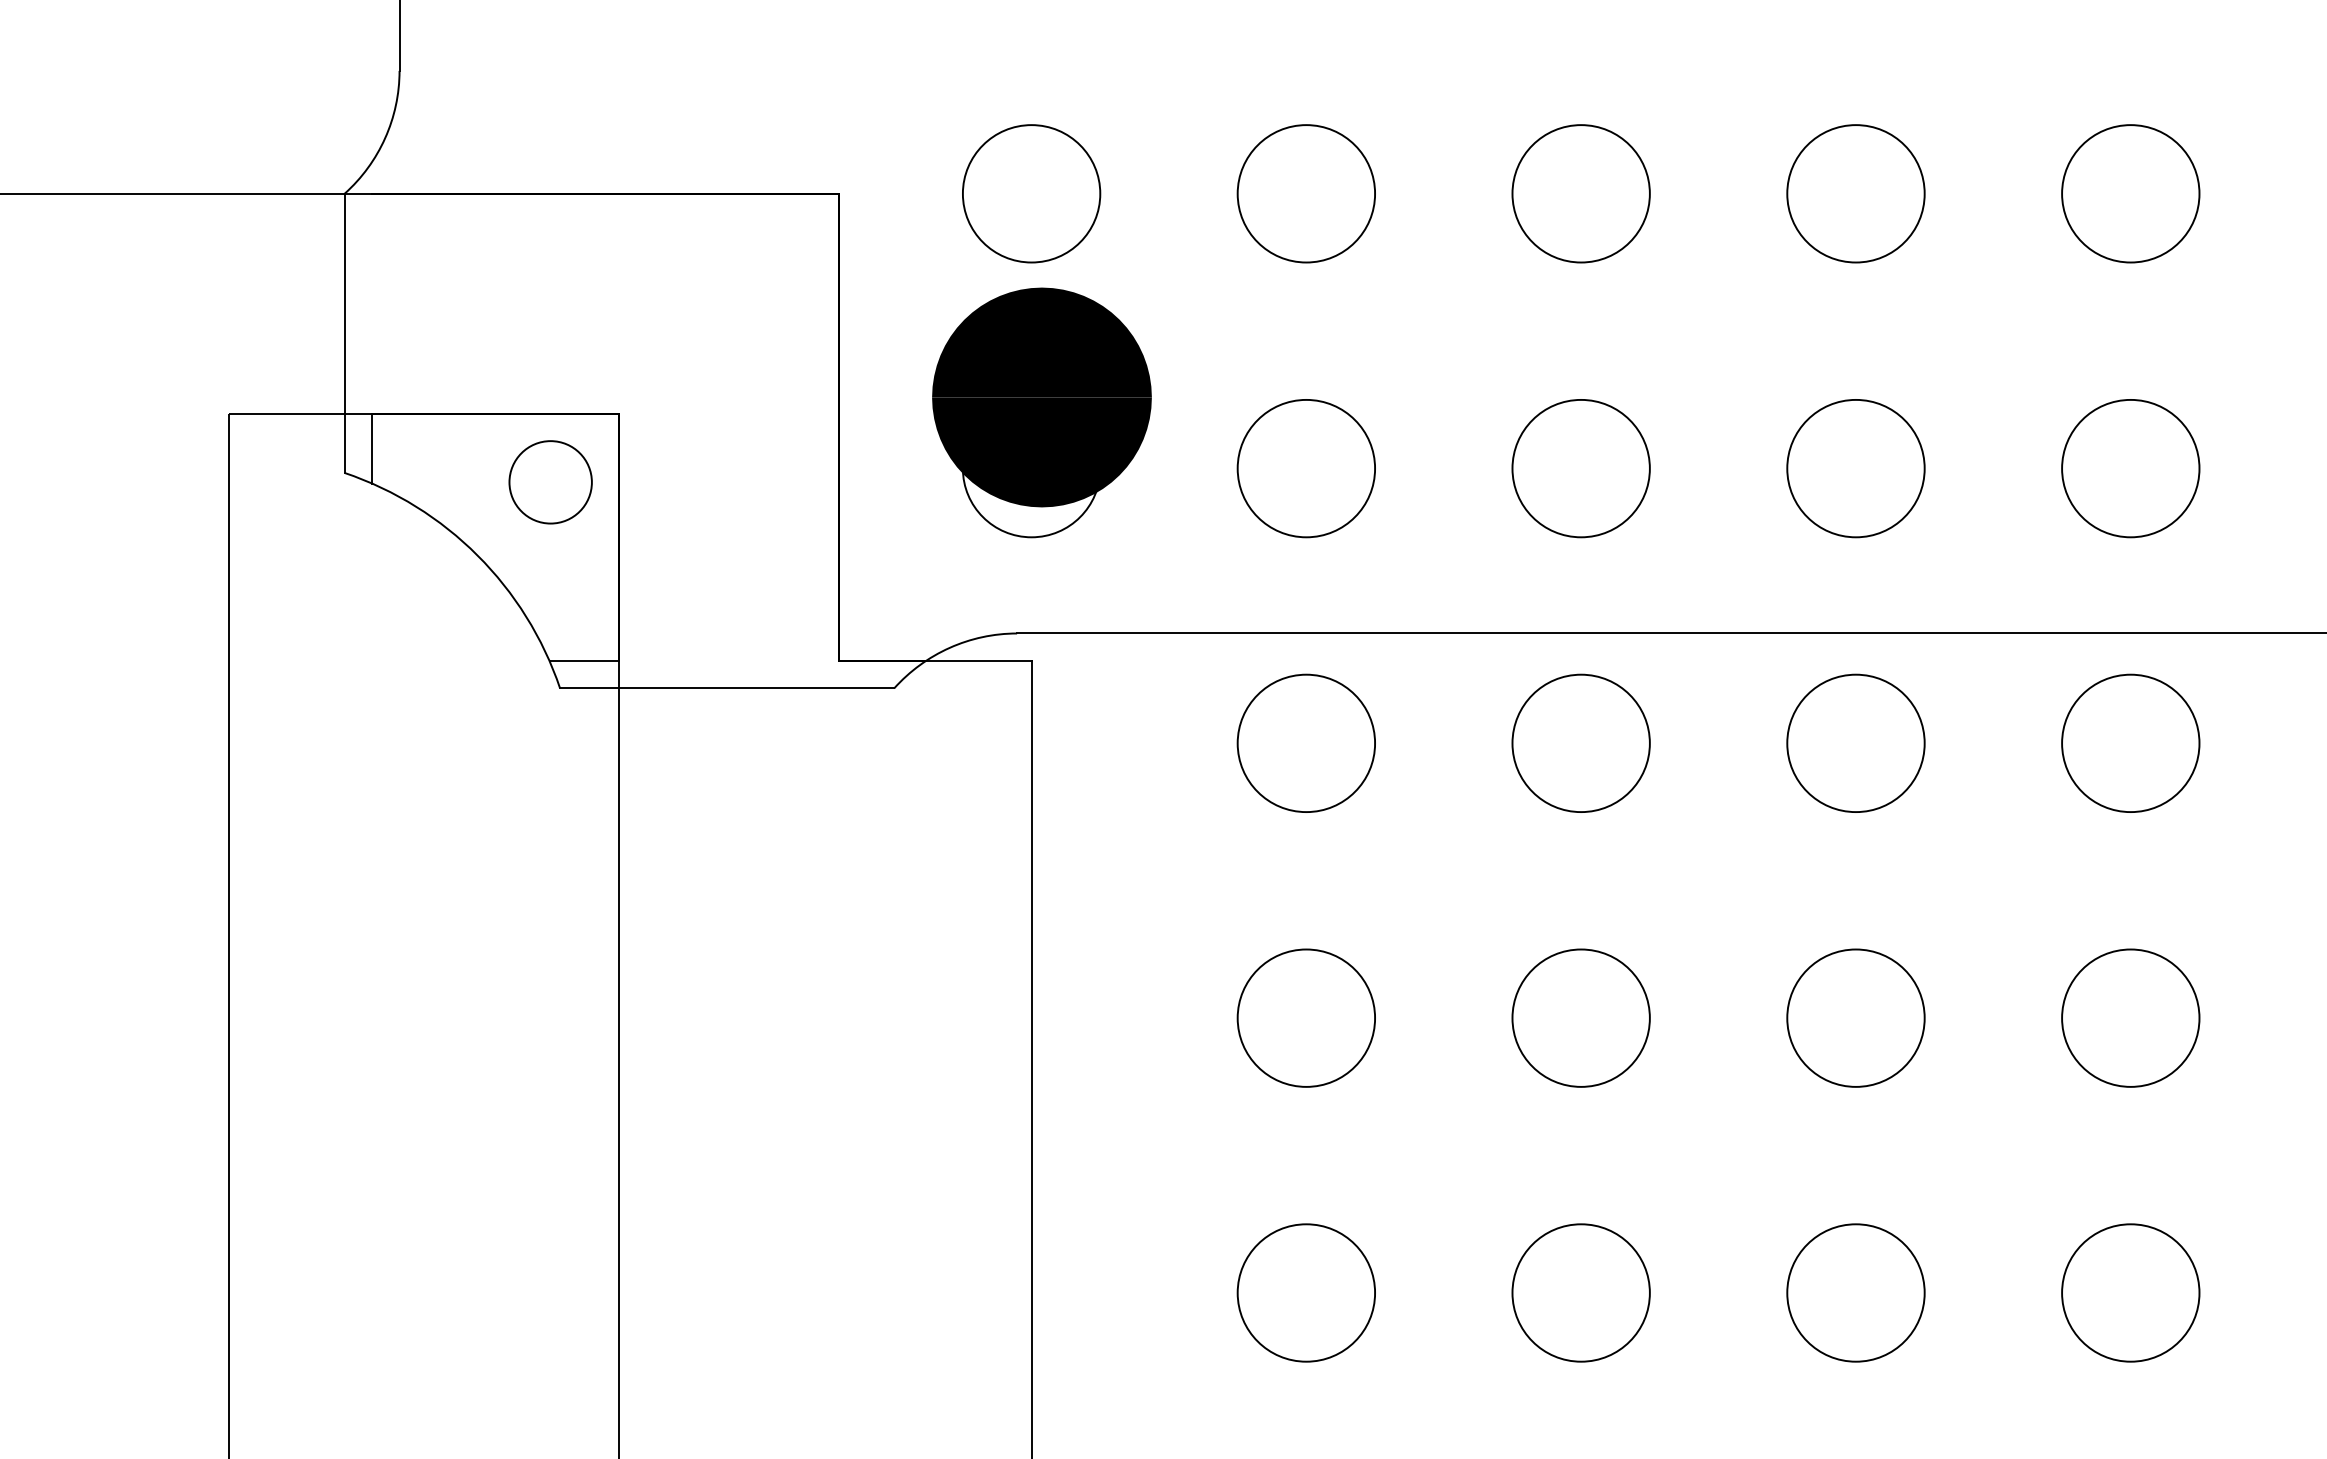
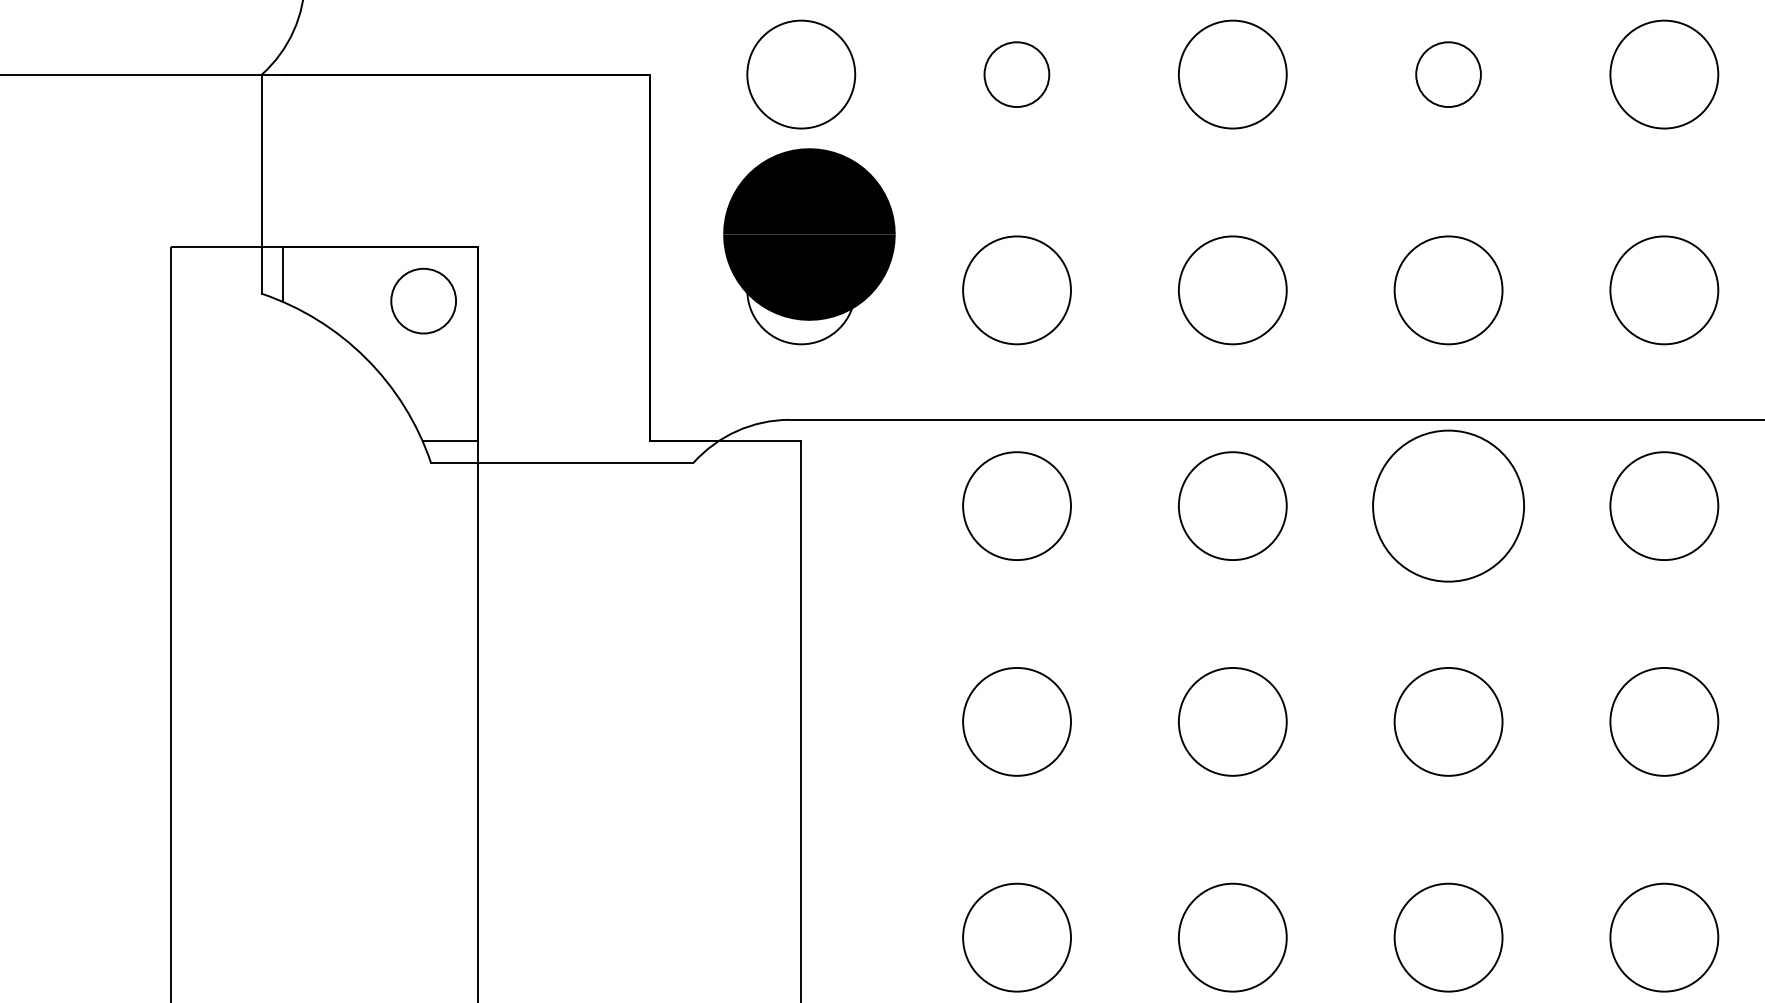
circle: (1305, 193) -> (1016, 74), size x0.6
circle: (1855, 193) -> (1448, 74), size x0.6
circle: (1855, 743) -> (1448, 506), size x1.4

